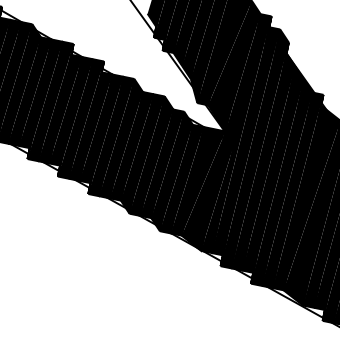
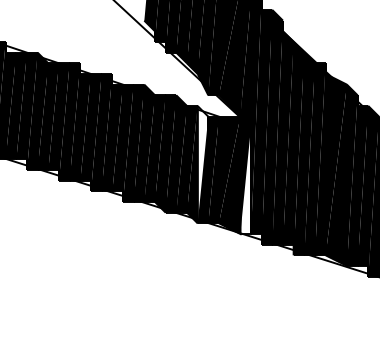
fill: (177, 172) -> (202, 164), removed
fill: (217, 197) -> (245, 180), removed

